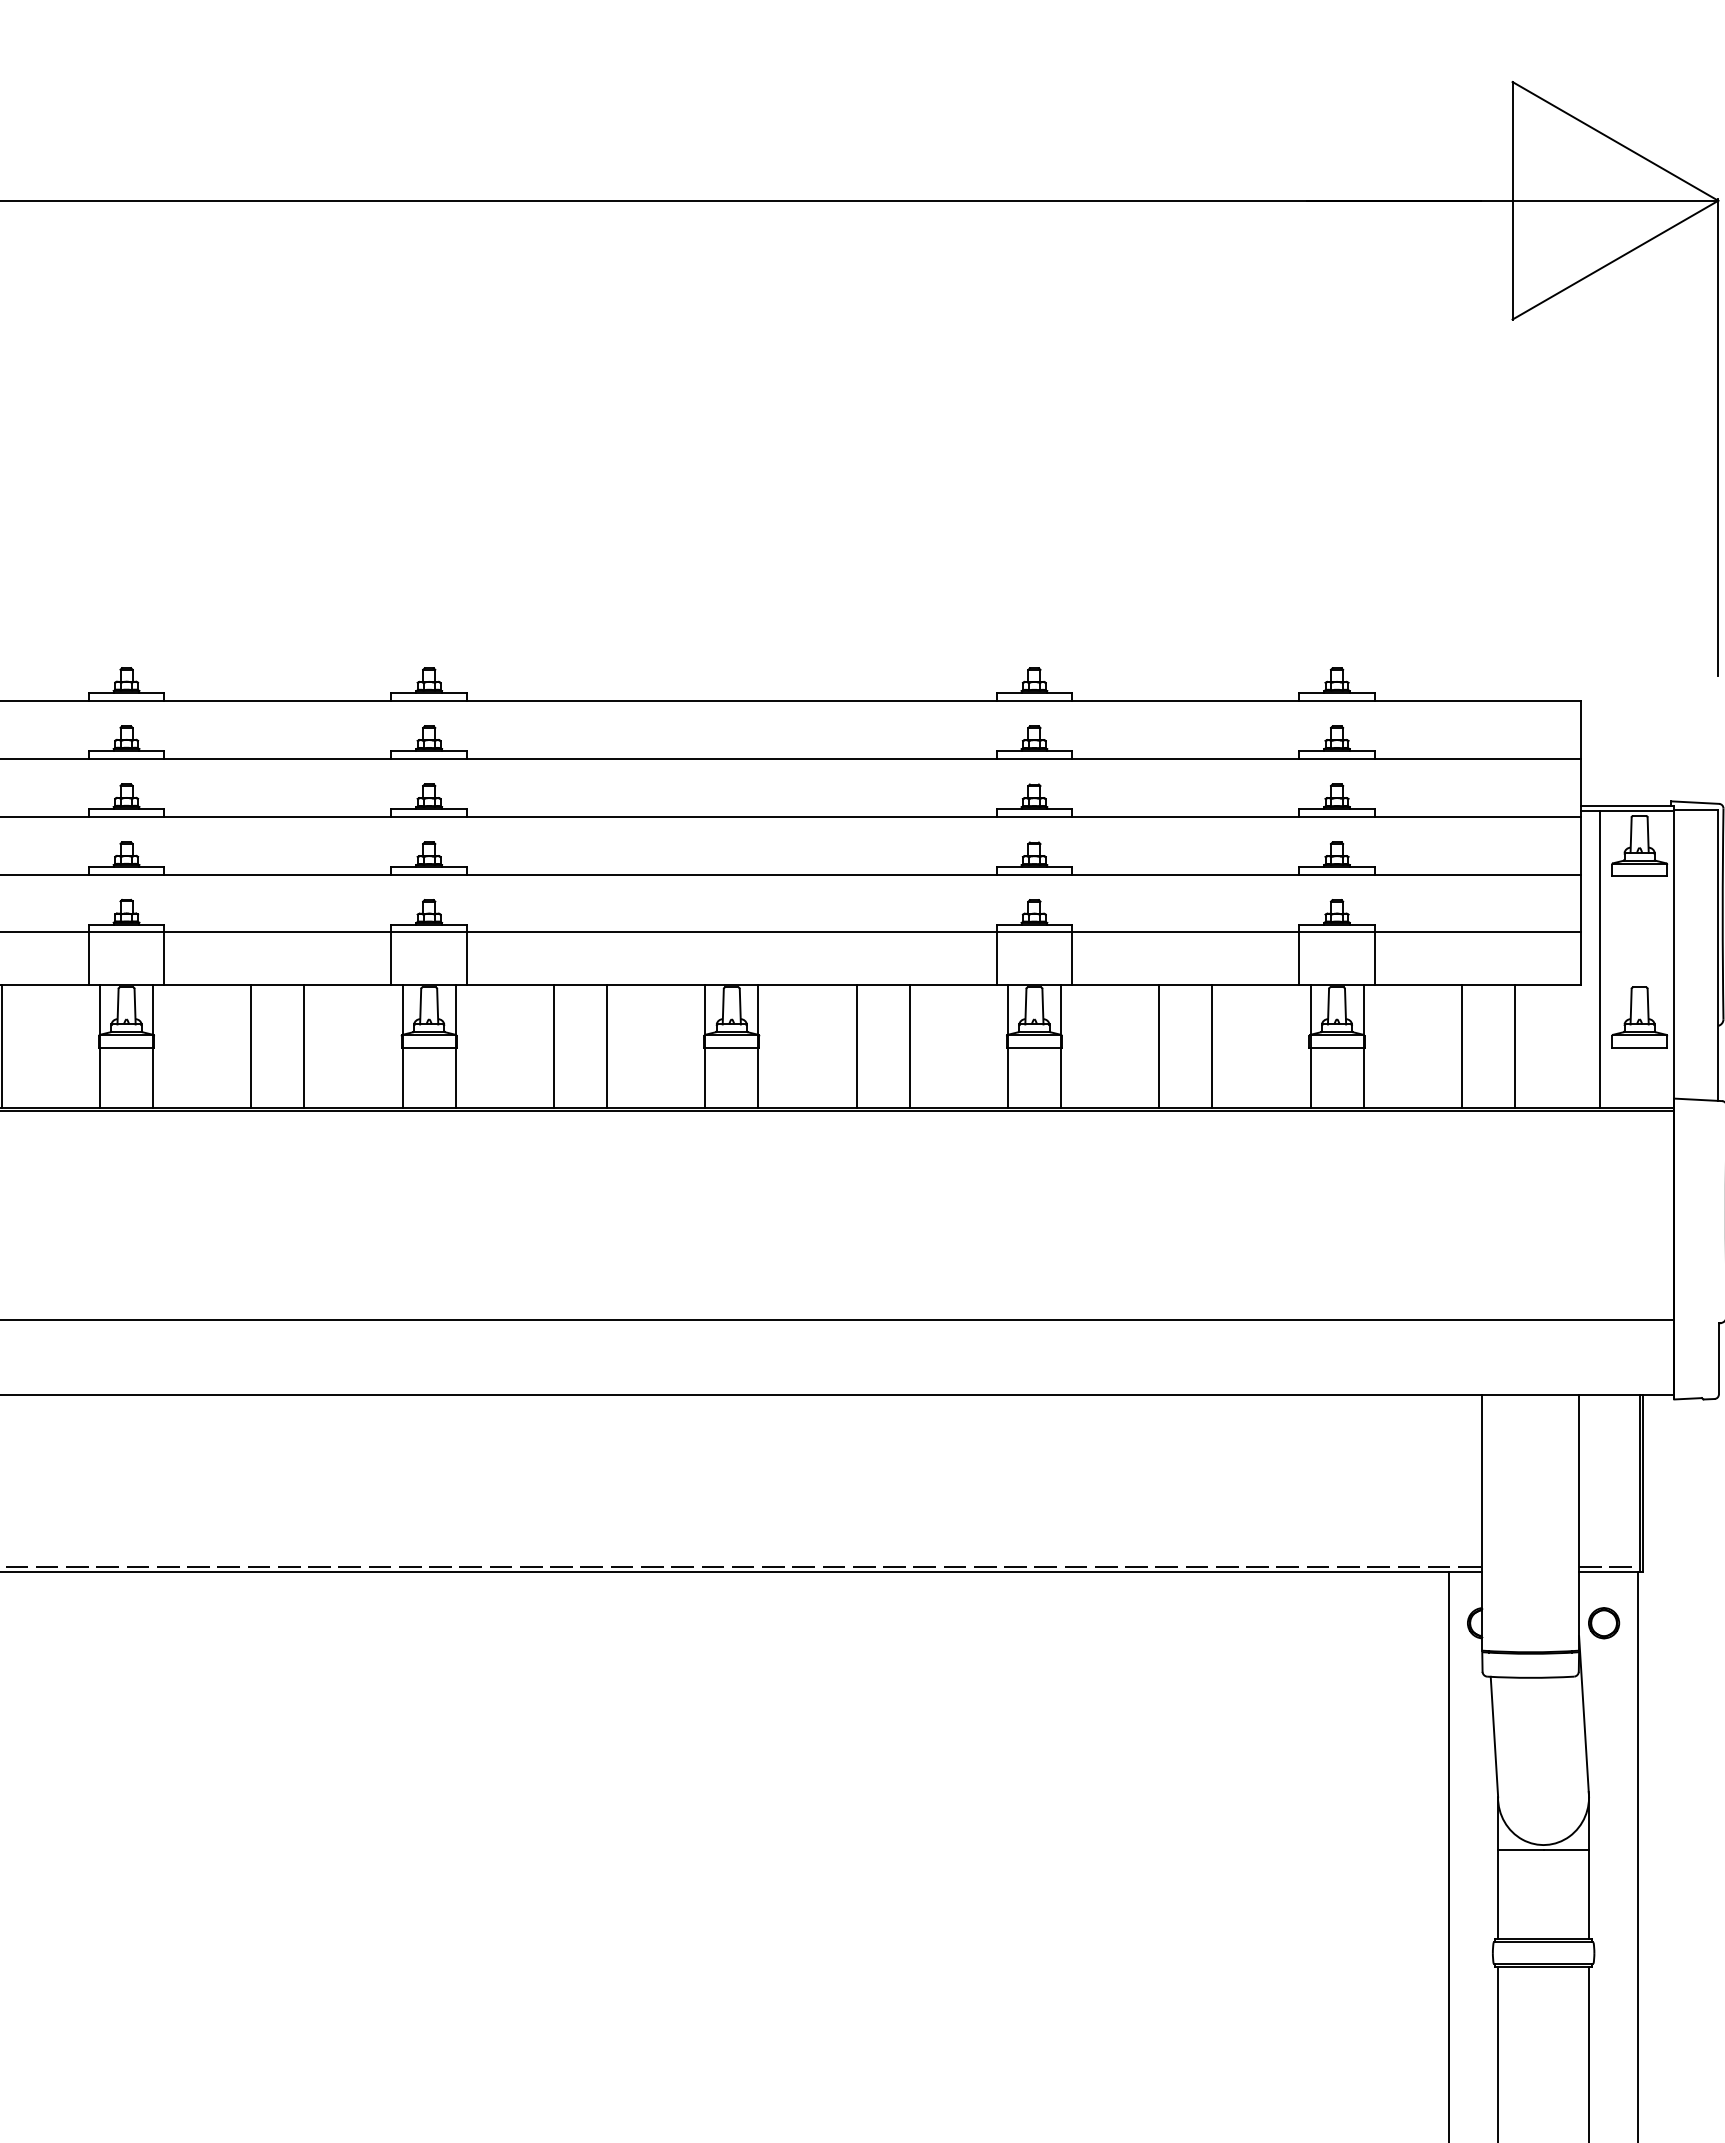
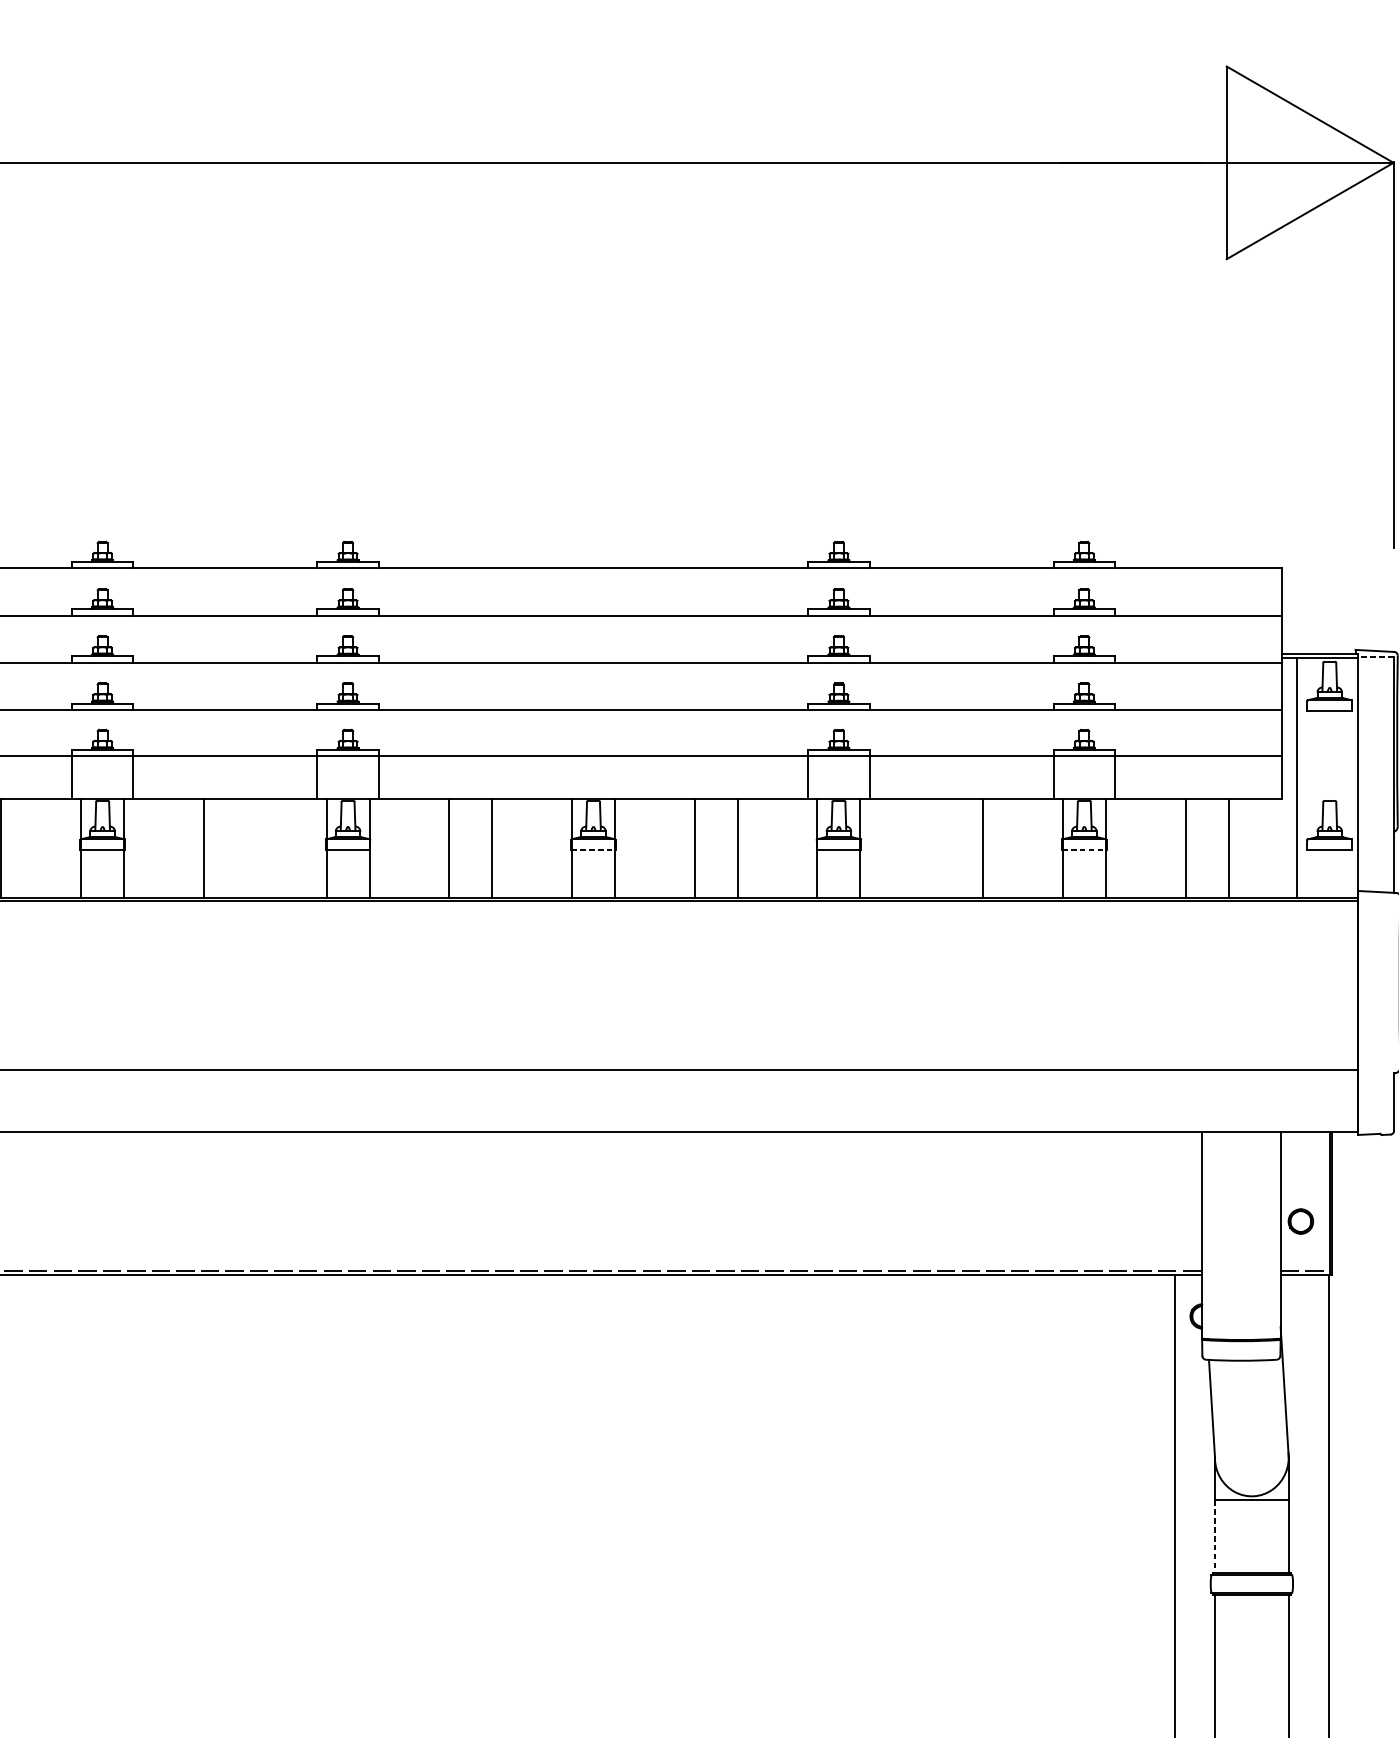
line: (1696, 809) -> (1375, 656), solid -> dashed
line: (304, 1046) -> (246, 848), removed
line: (1159, 1046) -> (940, 848), removed
line: (731, 1047) -> (593, 849), solid -> dashed
line: (1337, 1047) -> (1084, 849), solid -> dashed
part: (1604, 1623) -> (1301, 1221), moved
line: (1498, 1894) -> (1215, 1536), solid -> dashed

